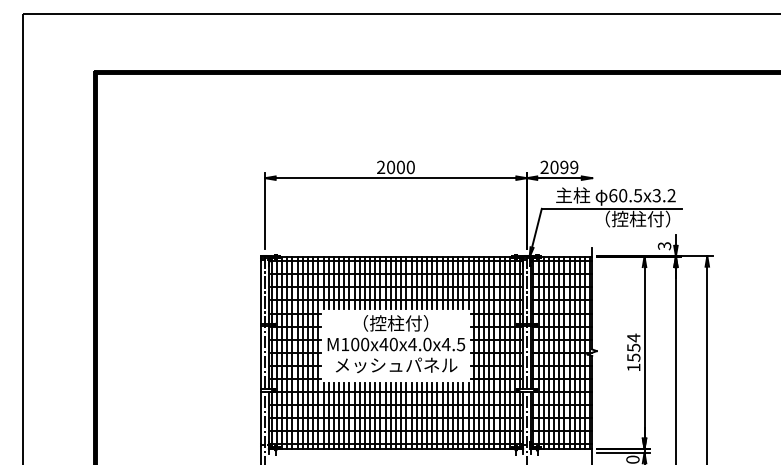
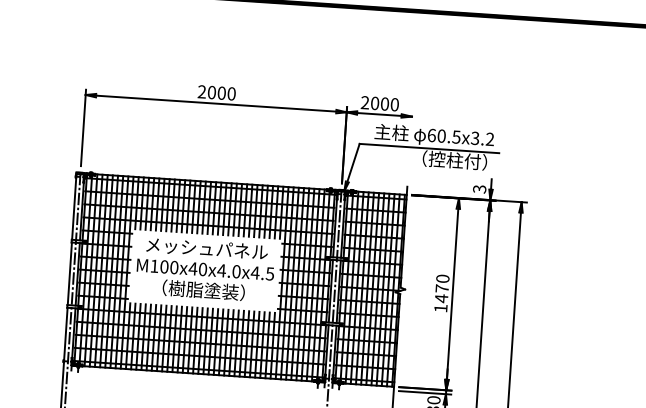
text: (569, 167) -> (390, 104), 2099 -> 2000
text: (396, 323) -> (207, 248), （控柱付） -> メッシュパネル
text: (633, 347) -> (441, 288), 1554 -> 1470
text: (396, 365) -> (204, 290), メッシュパネル -> （樹脂塗装）

